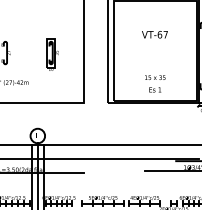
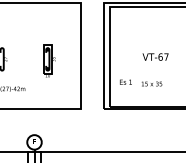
text: (154, 34) -> (155, 56), moved
text: (155, 89) -> (126, 81), moved

